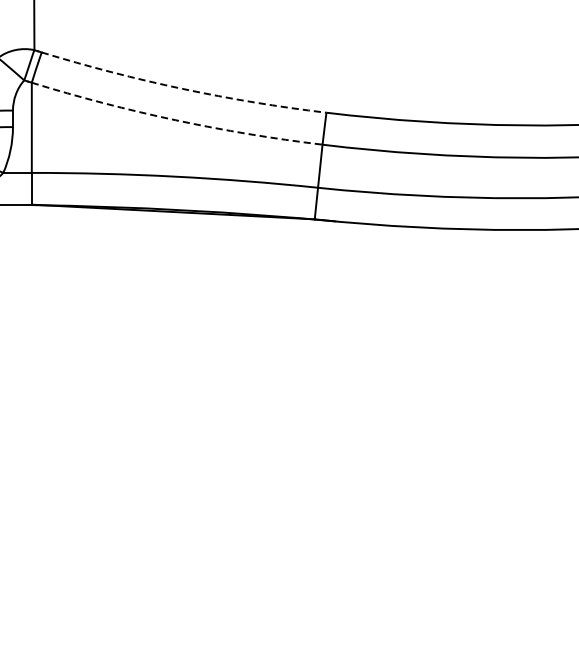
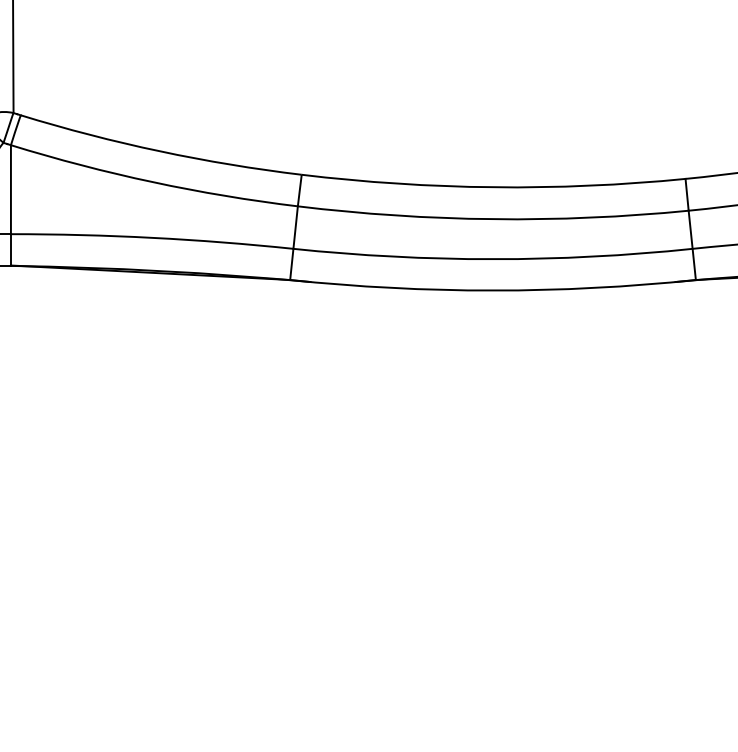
arc: (182, 89) -> (159, 151), dashed -> solid
arc: (176, 120) -> (153, 182), dashed -> solid

